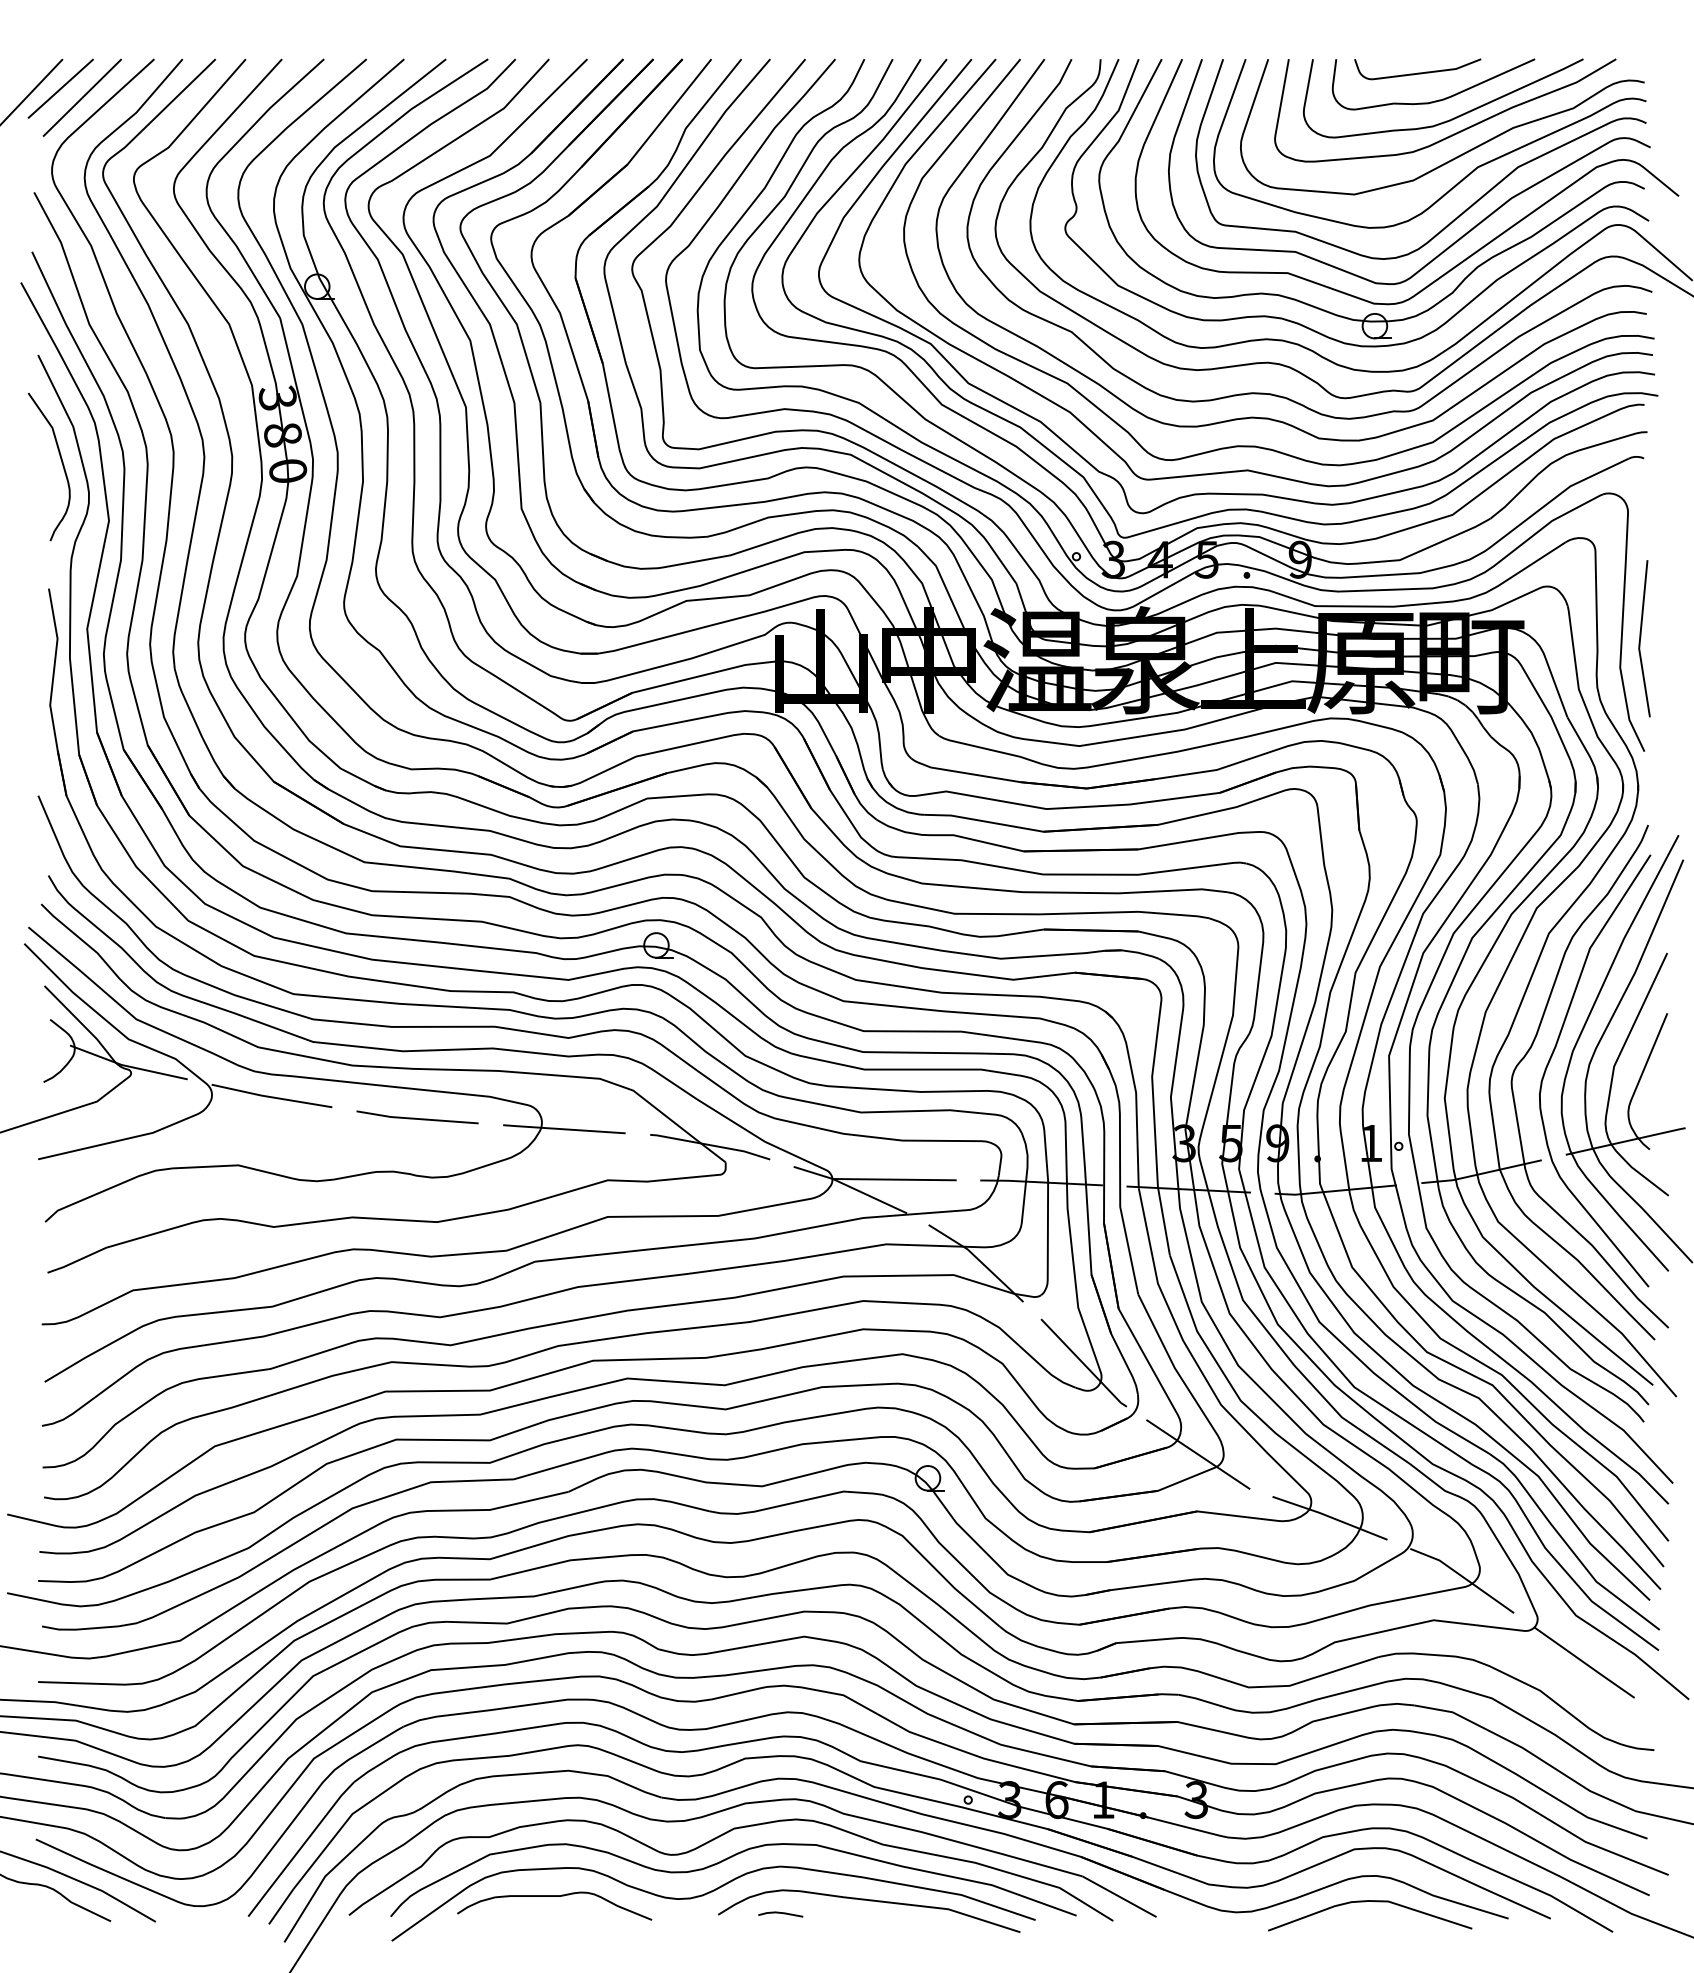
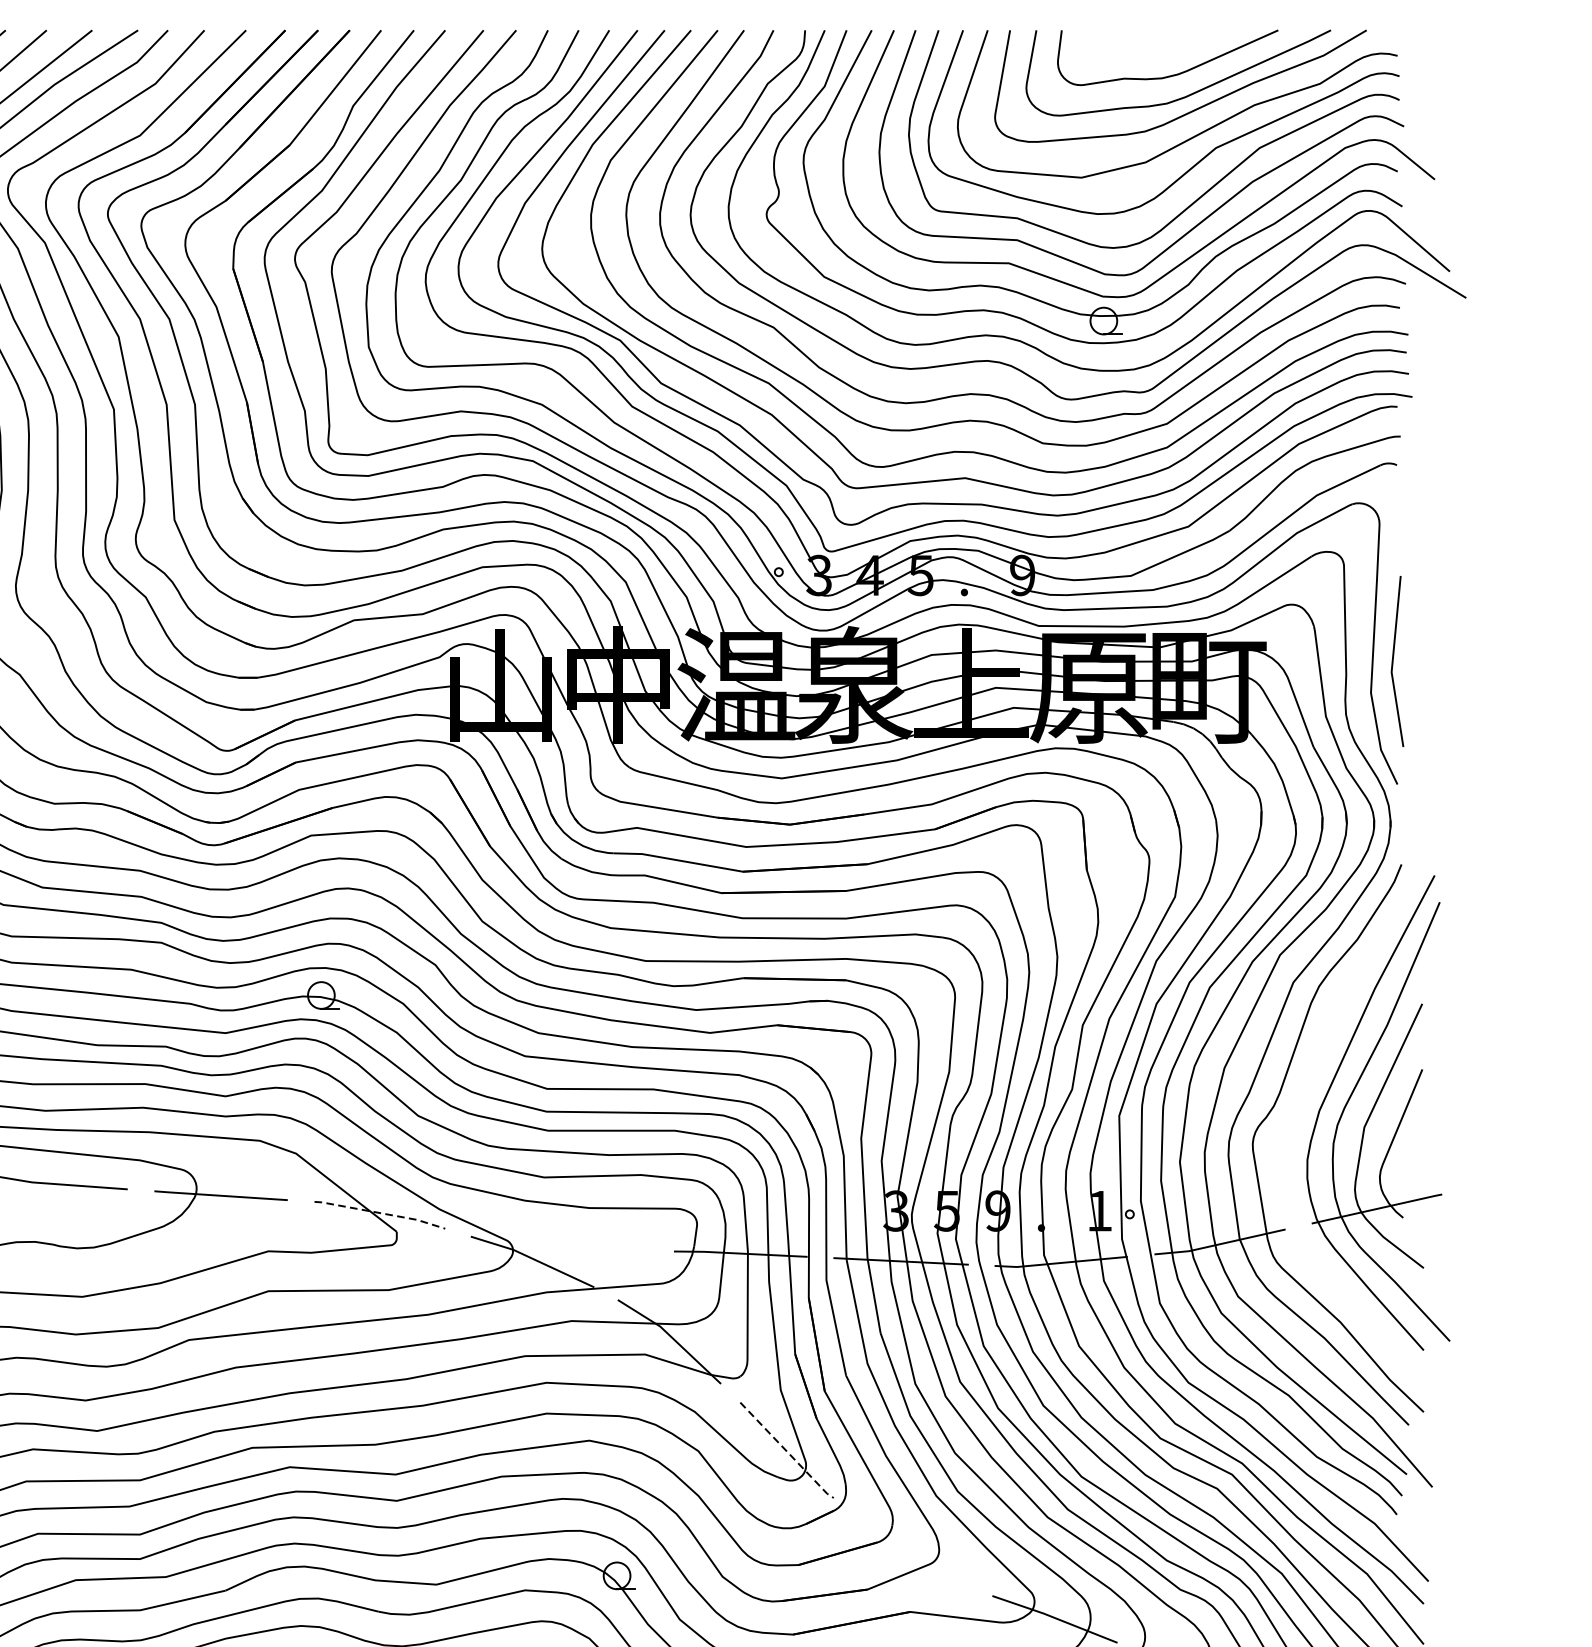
curve: (1417, 72) -> (1150, 44), removed
curve: (1553, 1054) -> (1298, 1114), removed
line: (710, 1145) -> (380, 1213), solid -> dashed
line: (893, 1179) -> (579, 1250), removed
line: (1084, 1364) -> (787, 1451), solid -> dashed
line: (1198, 1454) -> (911, 1549), removed

